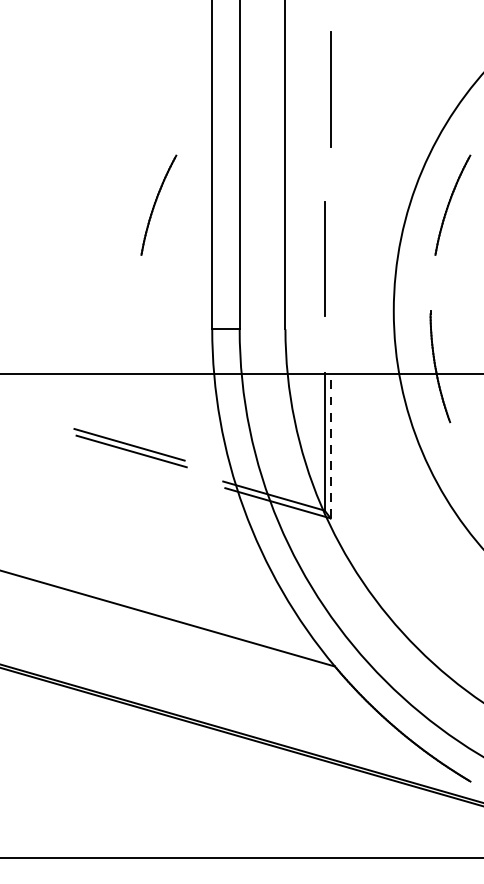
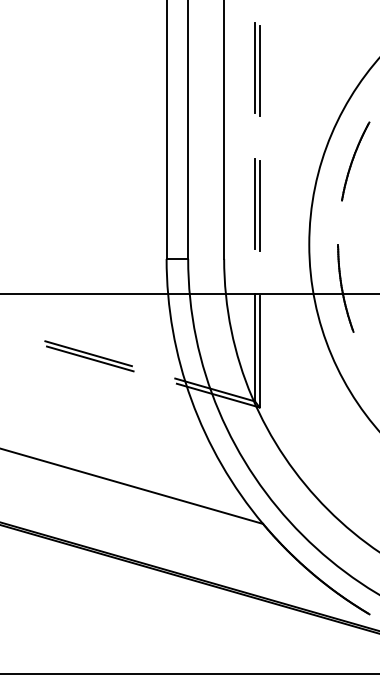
line: (325, 86) -> (255, 68), added
part: (158, 205) -> (124, 161), removed
line: (330, 261) -> (259, 205), added
line: (330, 447) -> (259, 351), dashed -> solid
part: (130, 448) -> (89, 356), moved

